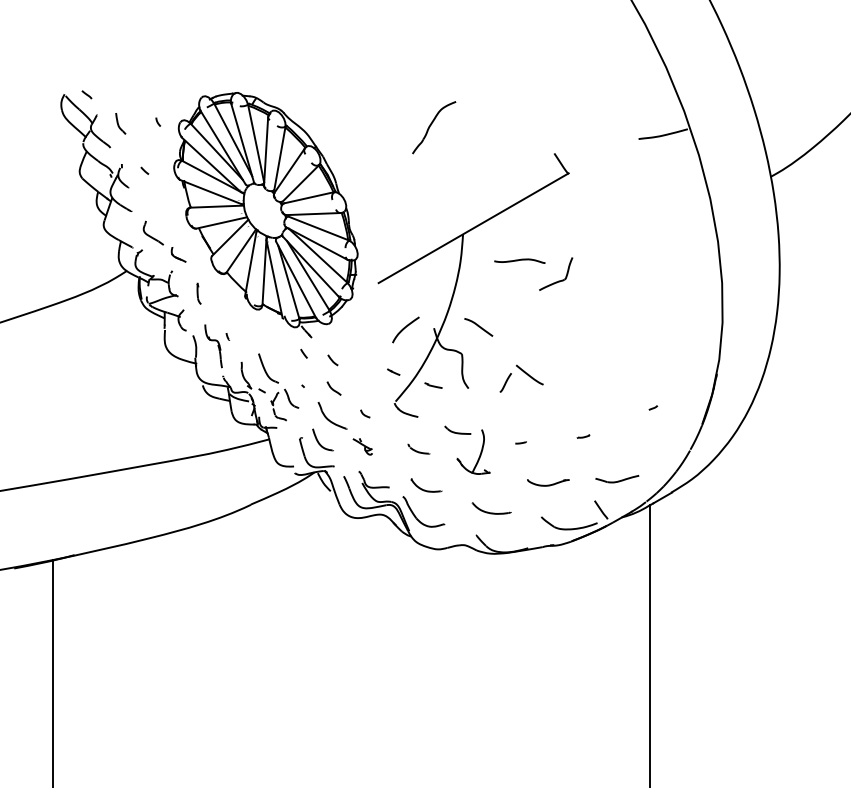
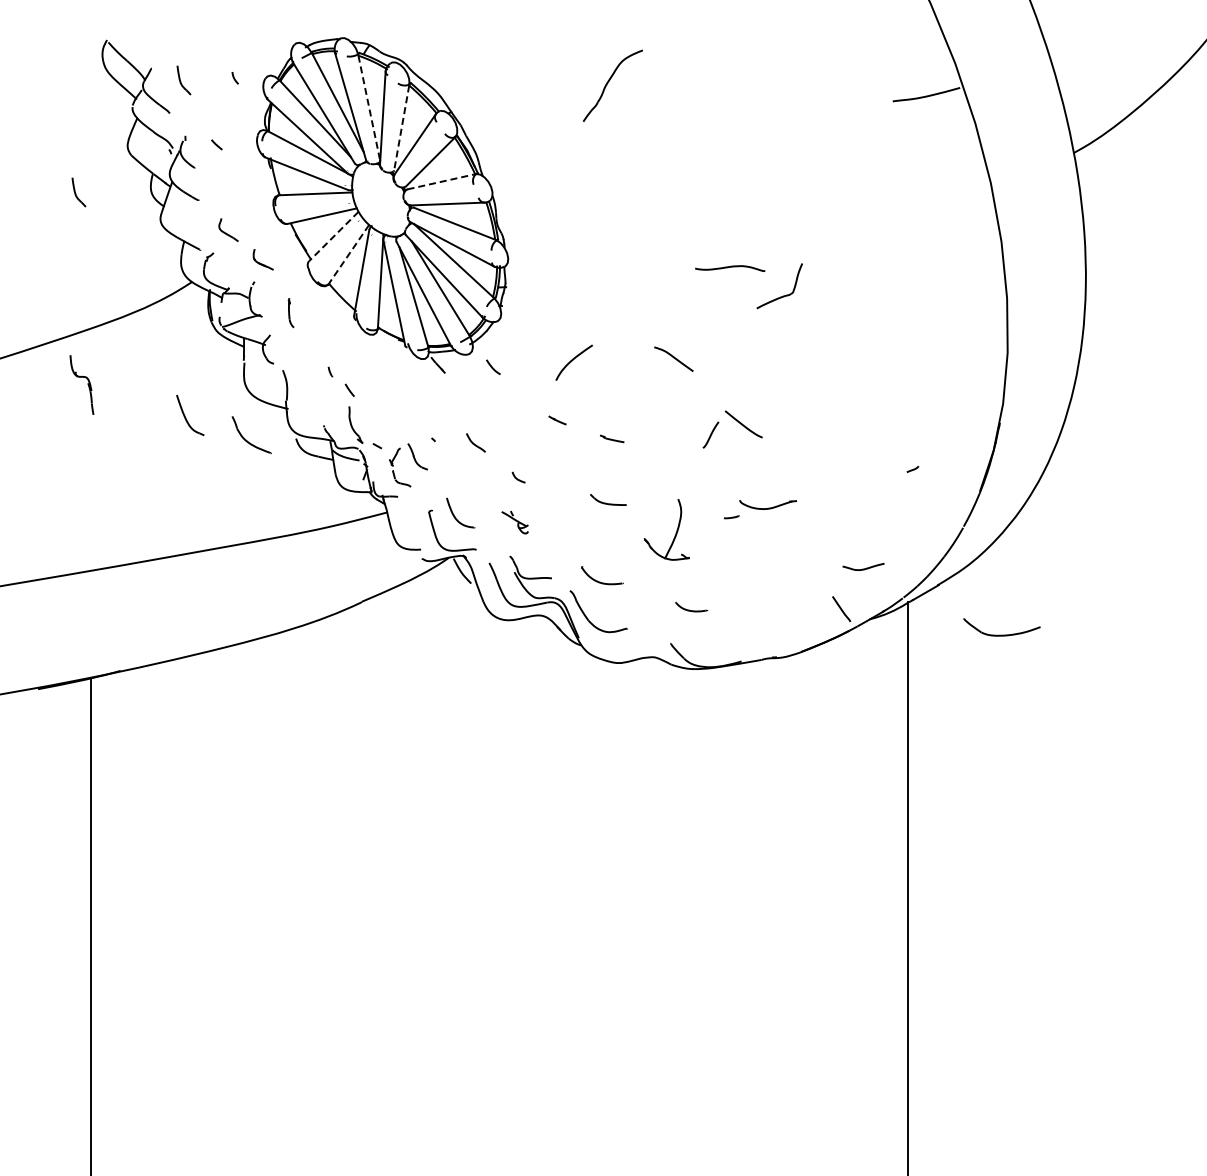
line: (86, 94) -> (137, 40), removed
line: (256, 144) -> (369, 108), solid -> dashed
line: (279, 158) -> (401, 128), solid -> dashed
line: (308, 197) -> (441, 181), solid -> dashed
part: (43, 205) -> (78, 192), added
part: (153, 232) -> (228, 229), size x0.7
line: (230, 237) -> (333, 236), solid -> dashed
line: (241, 250) -> (349, 254), solid -> dashed
part: (457, 280) -> (645, 294), removed
part: (213, 345) -> (81, 384), moved
line: (303, 353) -> (349, 389), moved
line: (332, 359) -> (492, 366), moved
part: (268, 368) -> (190, 415), moved
part: (328, 418) -> (246, 439), moved
part: (457, 429) -> (608, 499), moved
part: (583, 436) -> (817, 508), removed
part: (418, 448) -> (591, 525), removed
part: (617, 478) -> (863, 566), size x0.7
part: (547, 482) -> (767, 504), moved
part: (491, 508) -> (691, 606), size x0.6
part: (569, 528) -> (1001, 634), moved

